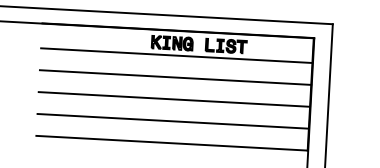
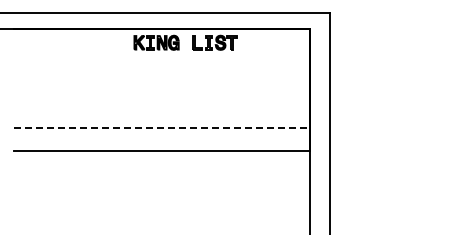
line: (176, 56) -> (161, 56), removed
line: (175, 77) -> (161, 79), removed
line: (173, 99) -> (161, 103), removed
line: (173, 121) -> (162, 127), solid -> dashed

